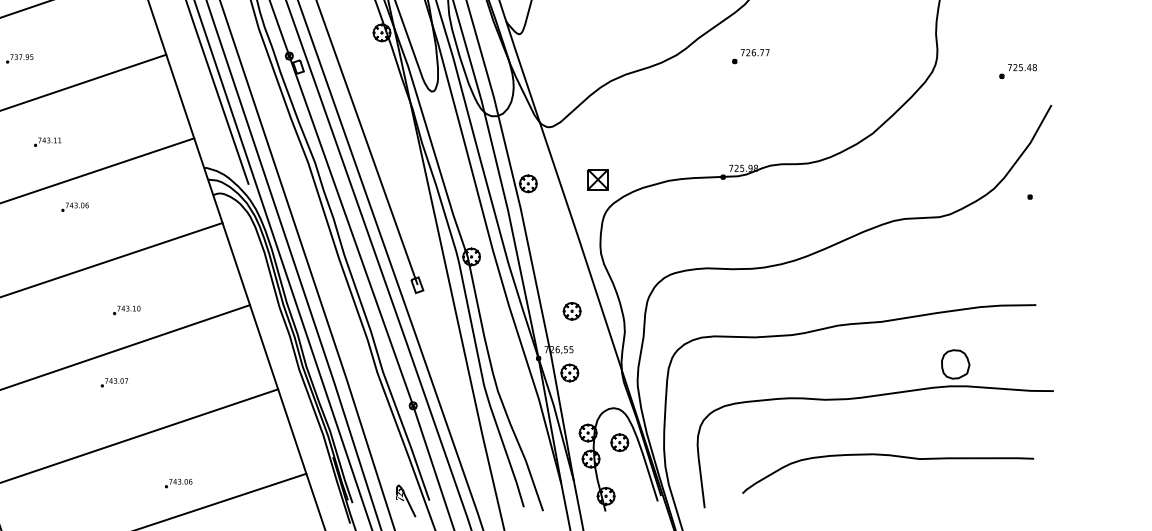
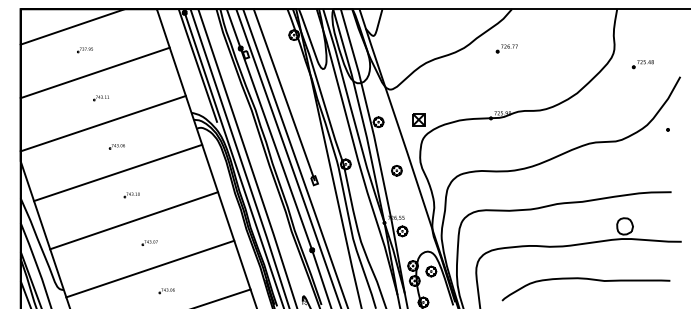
part: (1017, 71) -> (642, 64), moved
part: (73, 206) -> (116, 146), moved
part: (125, 310) -> (131, 195), moved
part: (571, 310) -> (396, 170), moved
part: (113, 381) -> (149, 242), moved
part: (177, 484) -> (166, 291), moved

